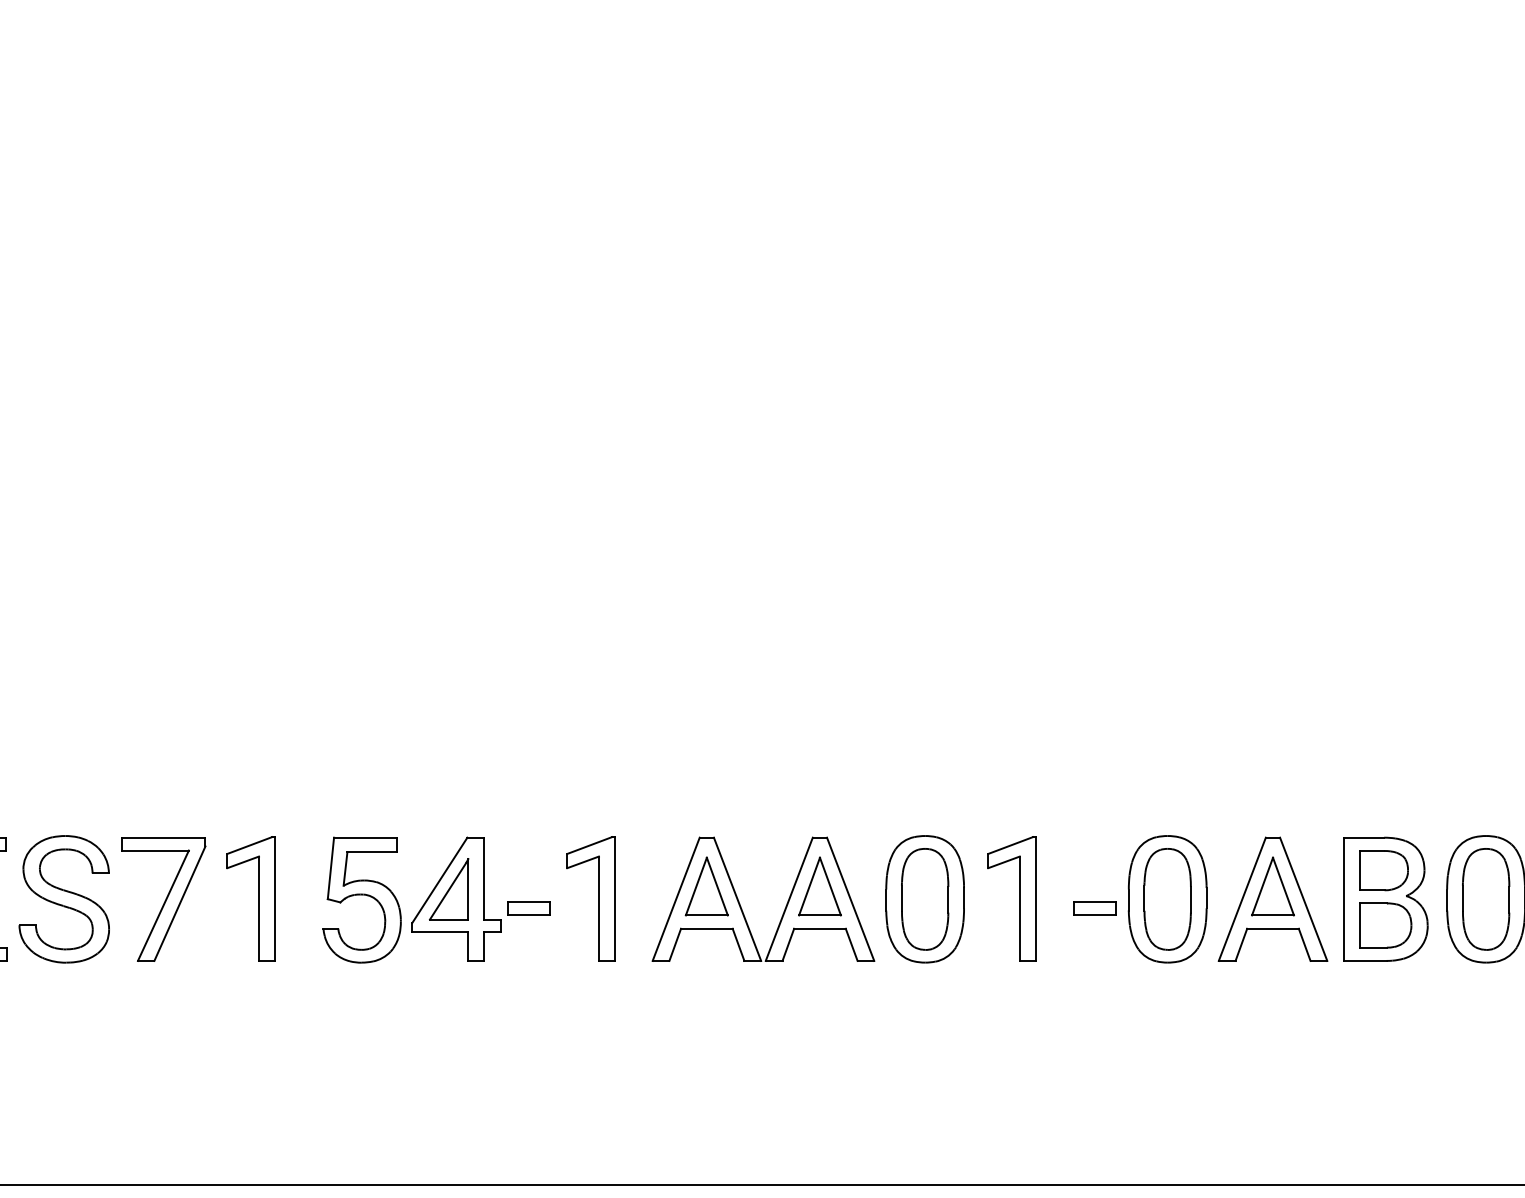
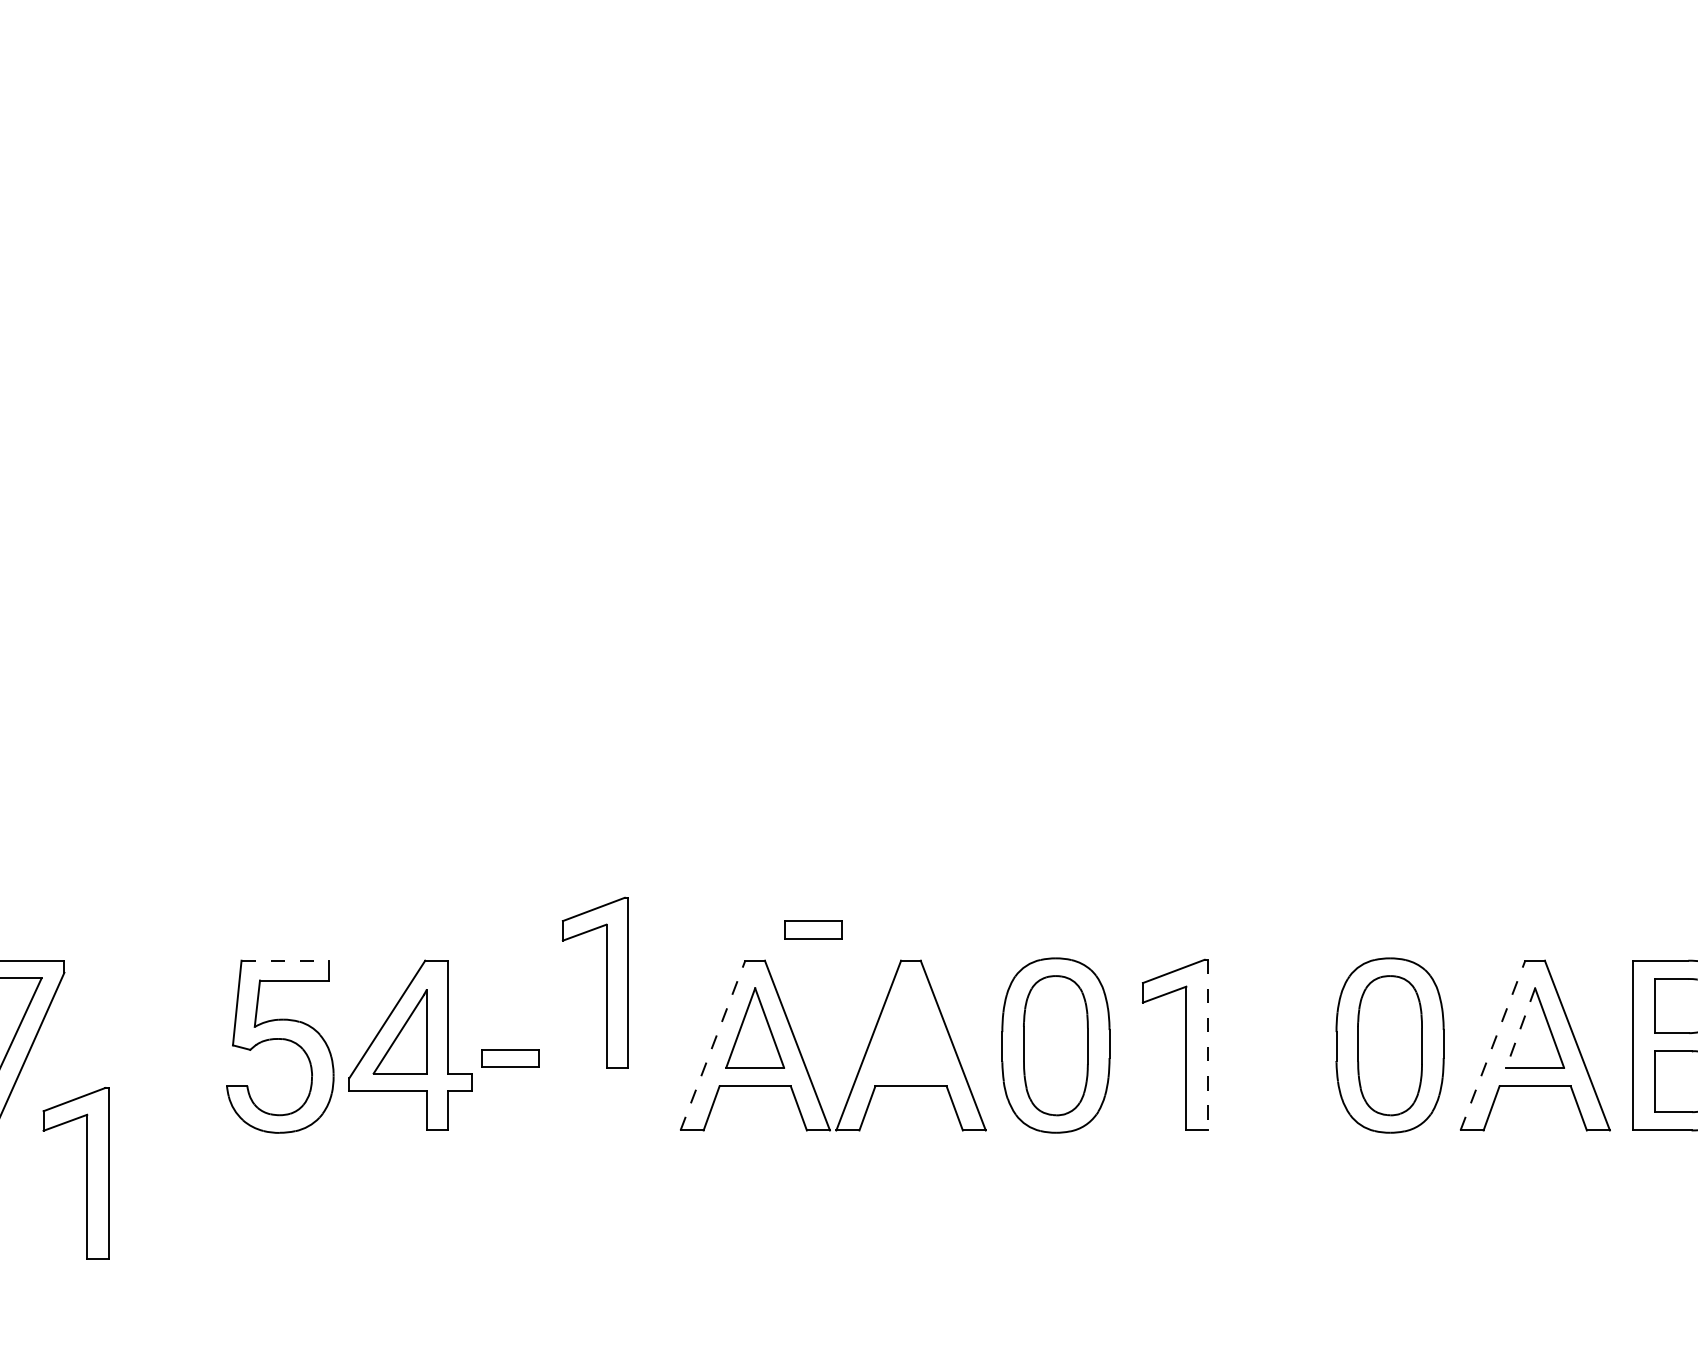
line: (365, 837) -> (284, 960), solid -> dashed
part: (819, 886) -> (910, 1027), removed
line: (1262, 886) -> (1520, 1027), solid -> dashed
part: (258, 898) -> (86, 1172), moved
part: (598, 898) -> (605, 982), moved
line: (676, 899) -> (713, 1045), solid -> dashed
line: (1035, 899) -> (1207, 1045), solid -> dashed
line: (1242, 899) -> (1493, 1045), solid -> dashed
part: (1094, 908) -> (812, 930), moved

